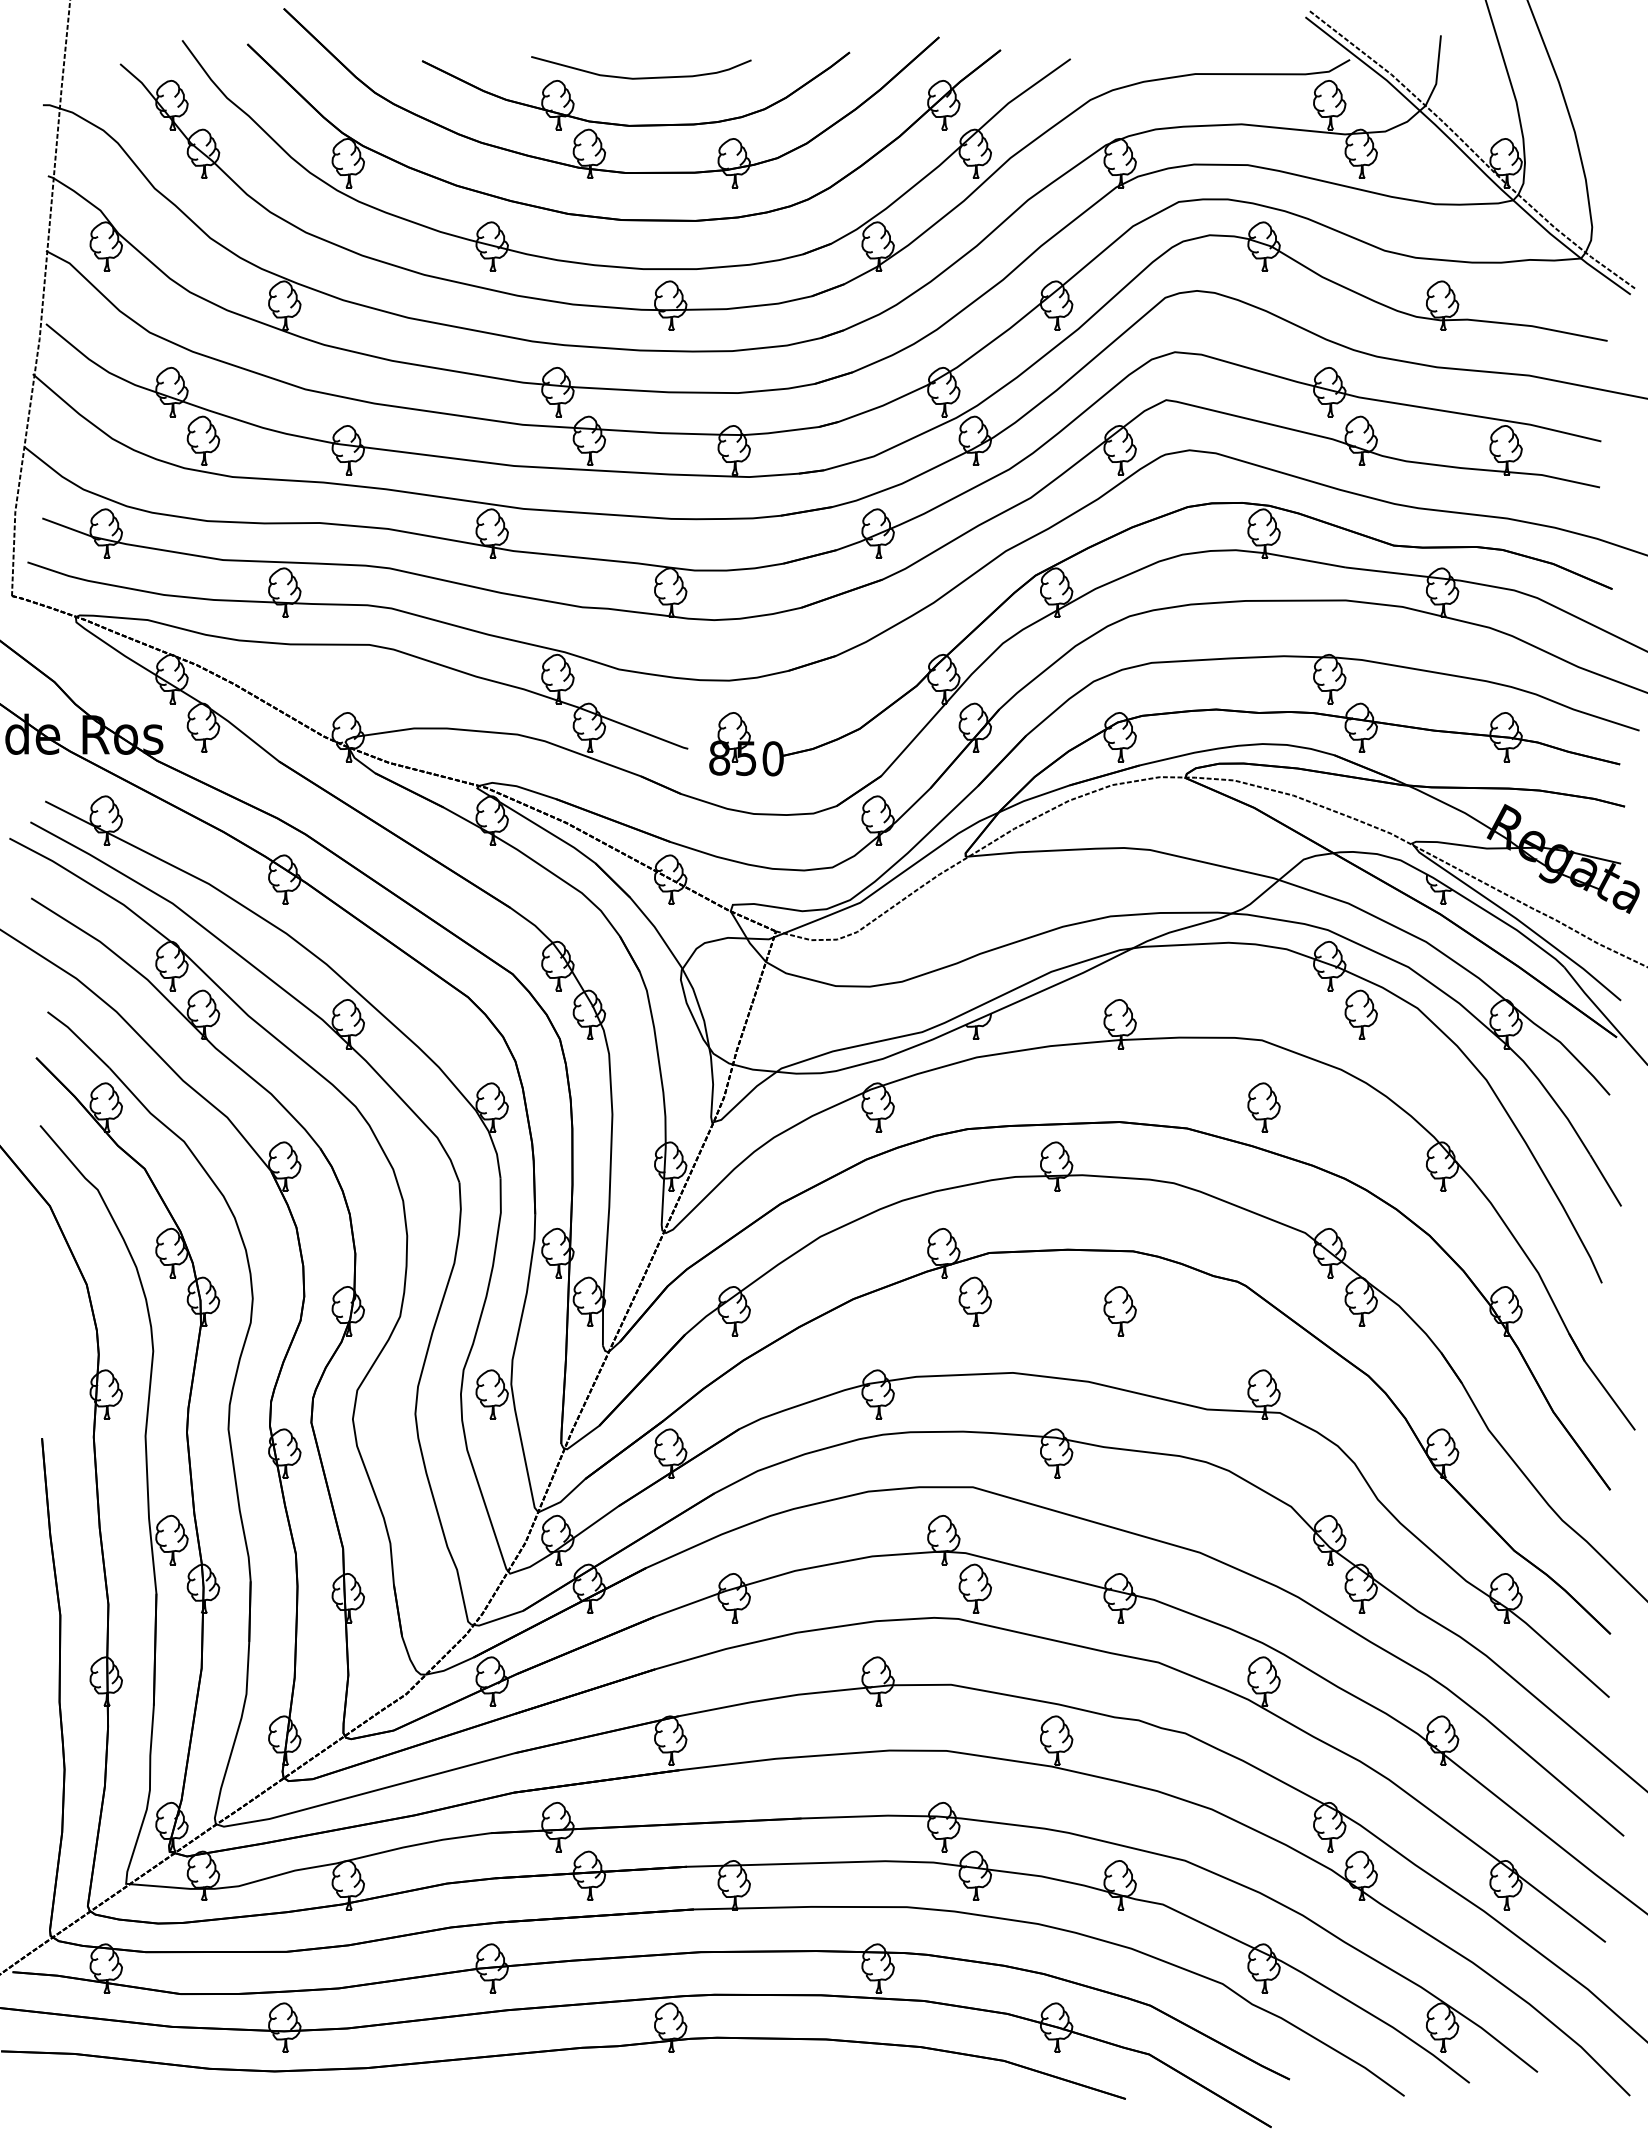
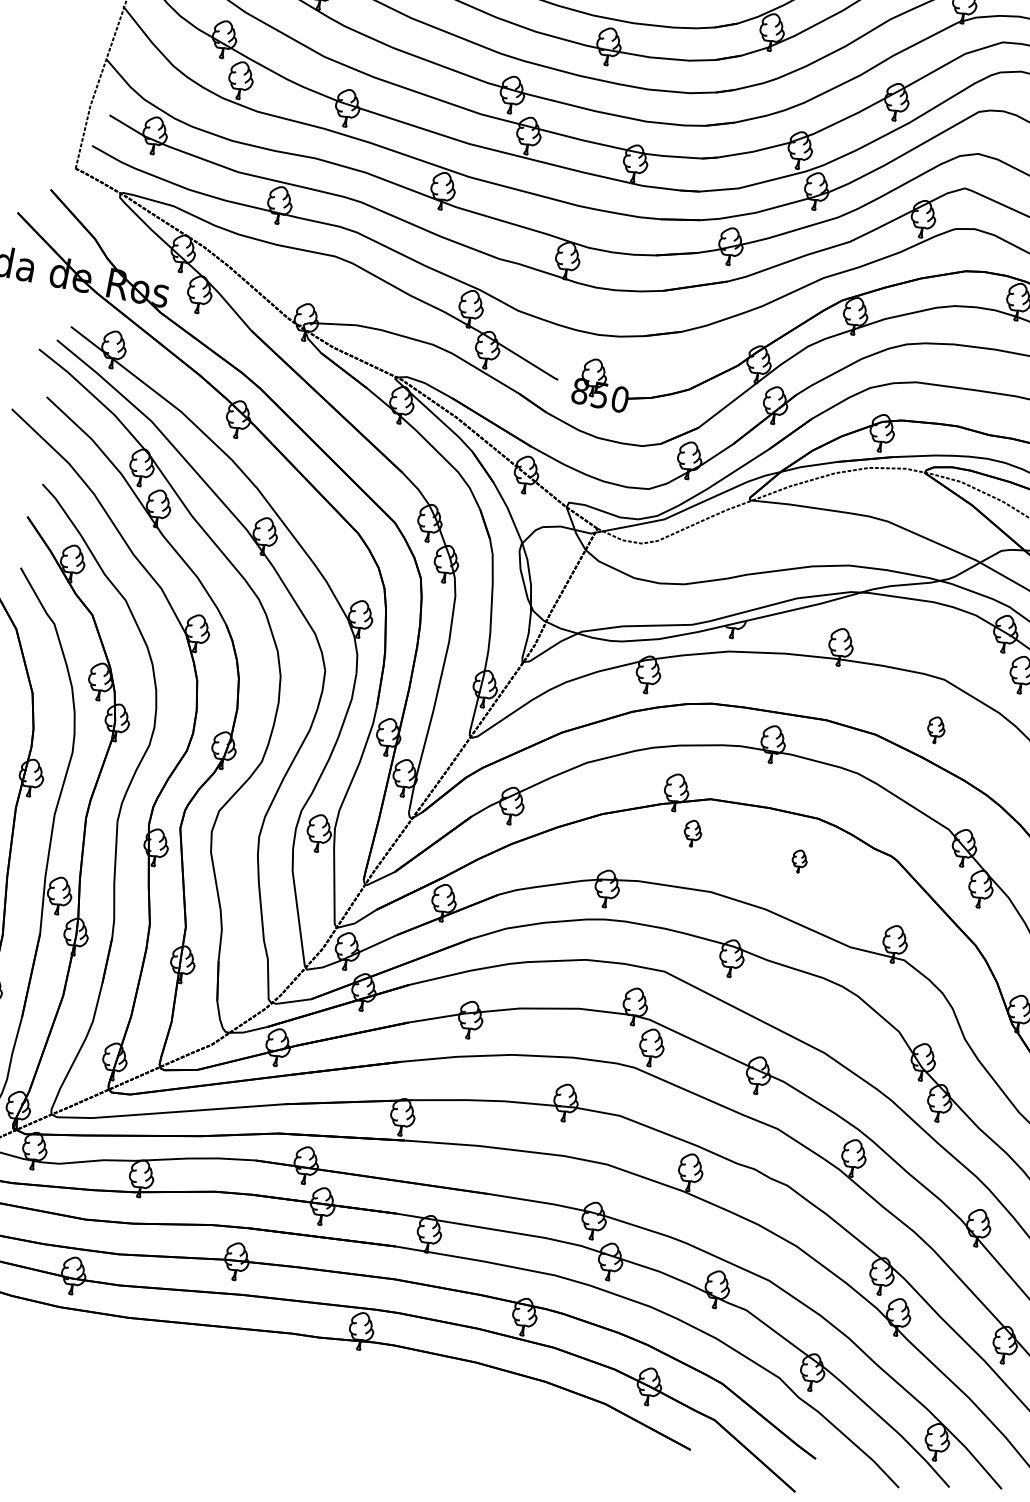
part: (1263, 1107) -> (935, 730), size x0.7
part: (974, 1301) -> (692, 833), size x0.7
part: (1119, 1311) -> (799, 861), size x0.6

